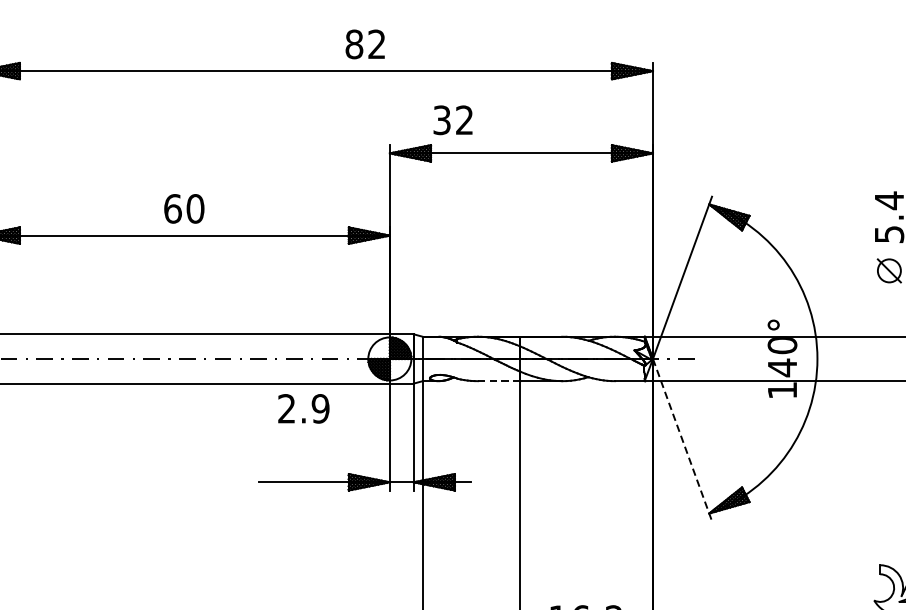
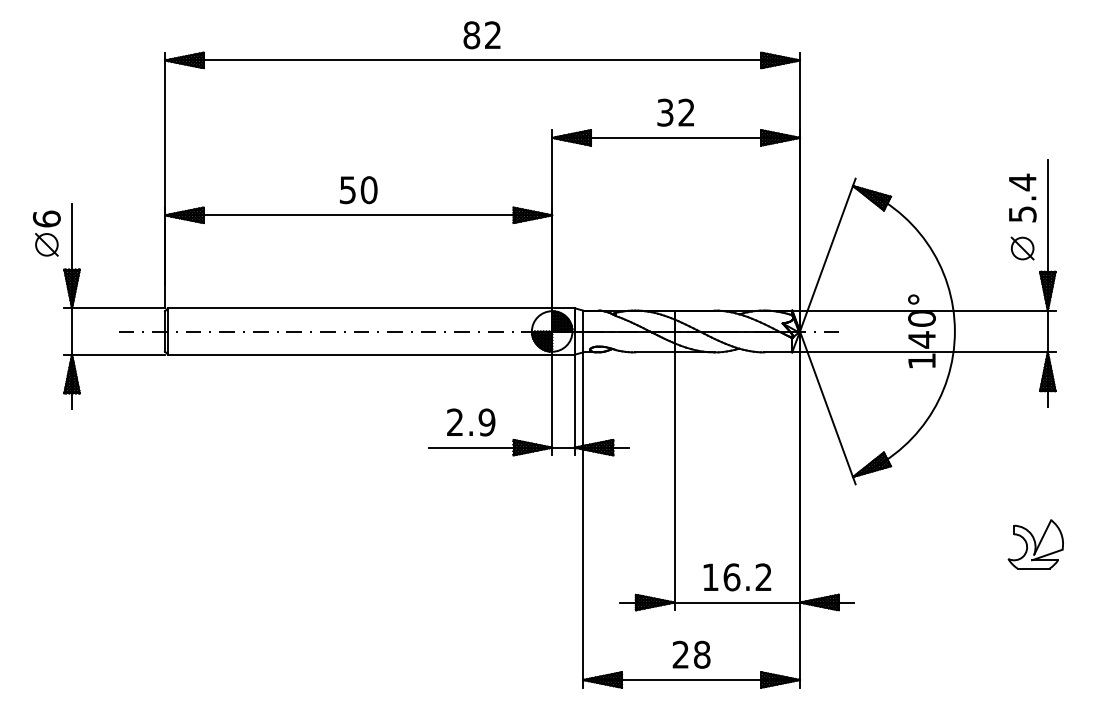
text: (364, 44) -> (481, 35), moved
text: (452, 120) -> (675, 112), moved
text: (172, 209) -> (347, 190), 60 -> 50
line: (498, 381) -> (654, 352), dashed -> solid
text: (304, 408) -> (471, 422), moved
line: (683, 440) -> (828, 408), dashed -> solid

